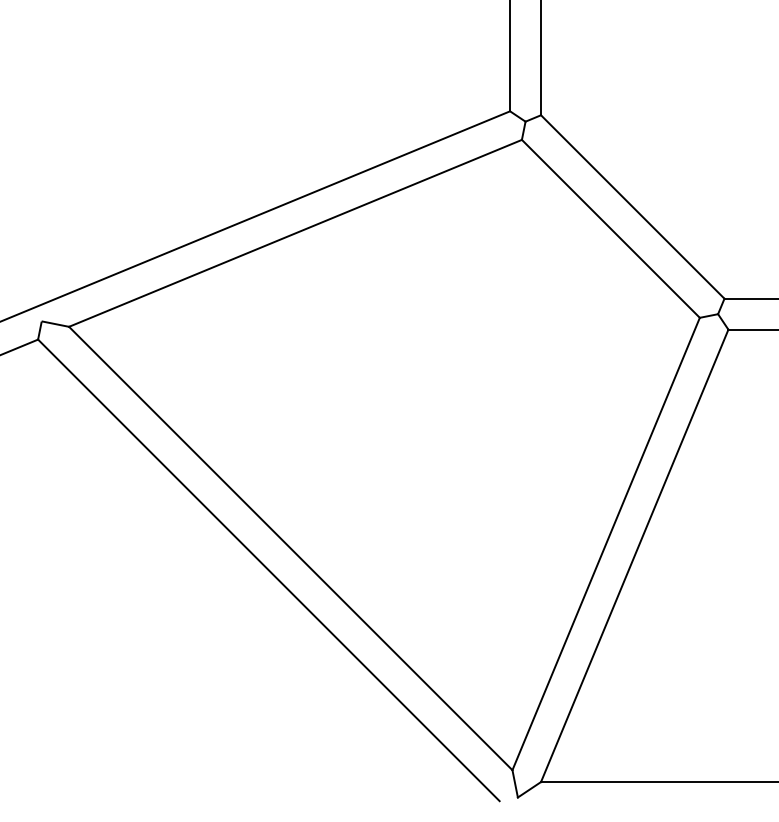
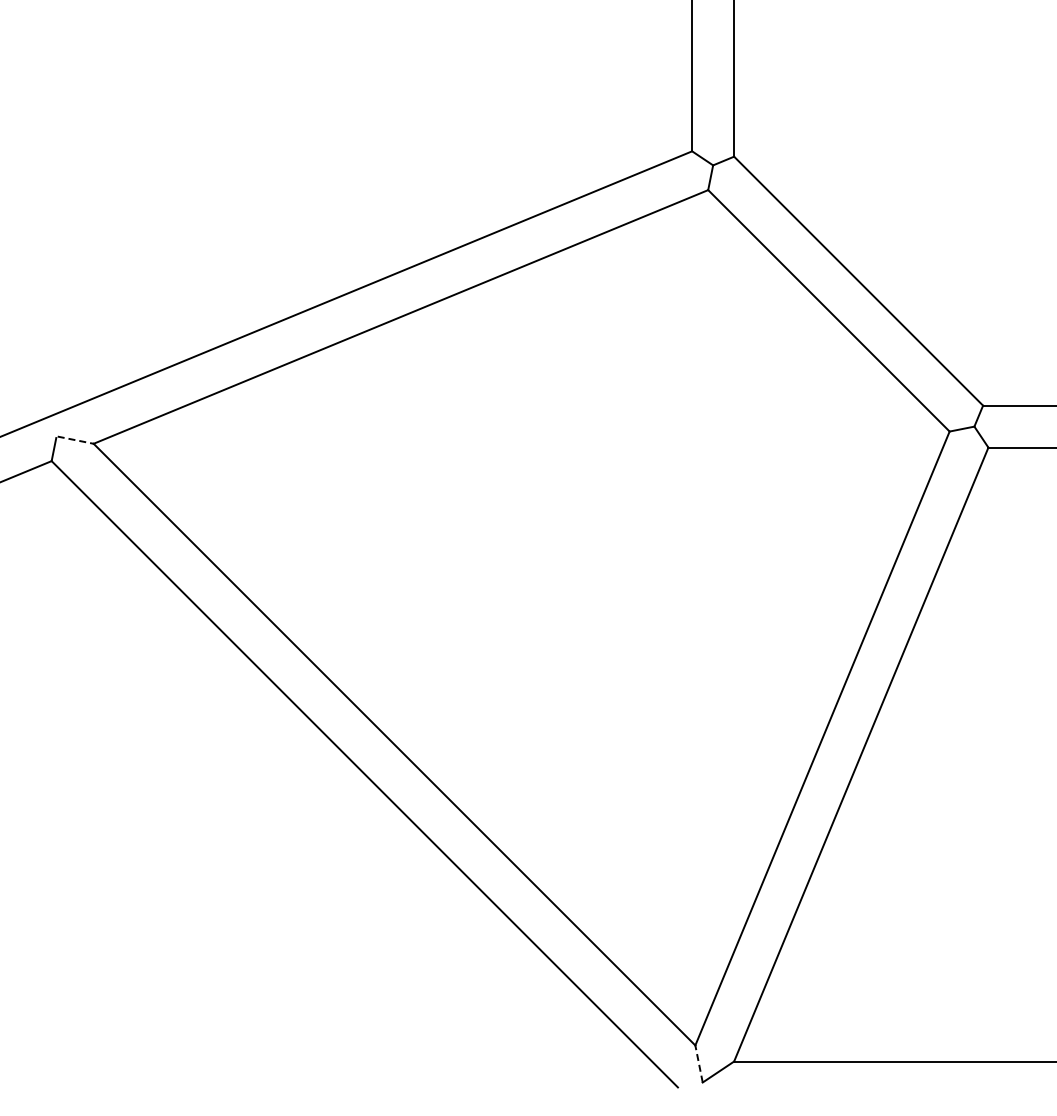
line: (56, 324) -> (76, 440), solid -> dashed
line: (515, 783) -> (699, 1063), solid -> dashed

